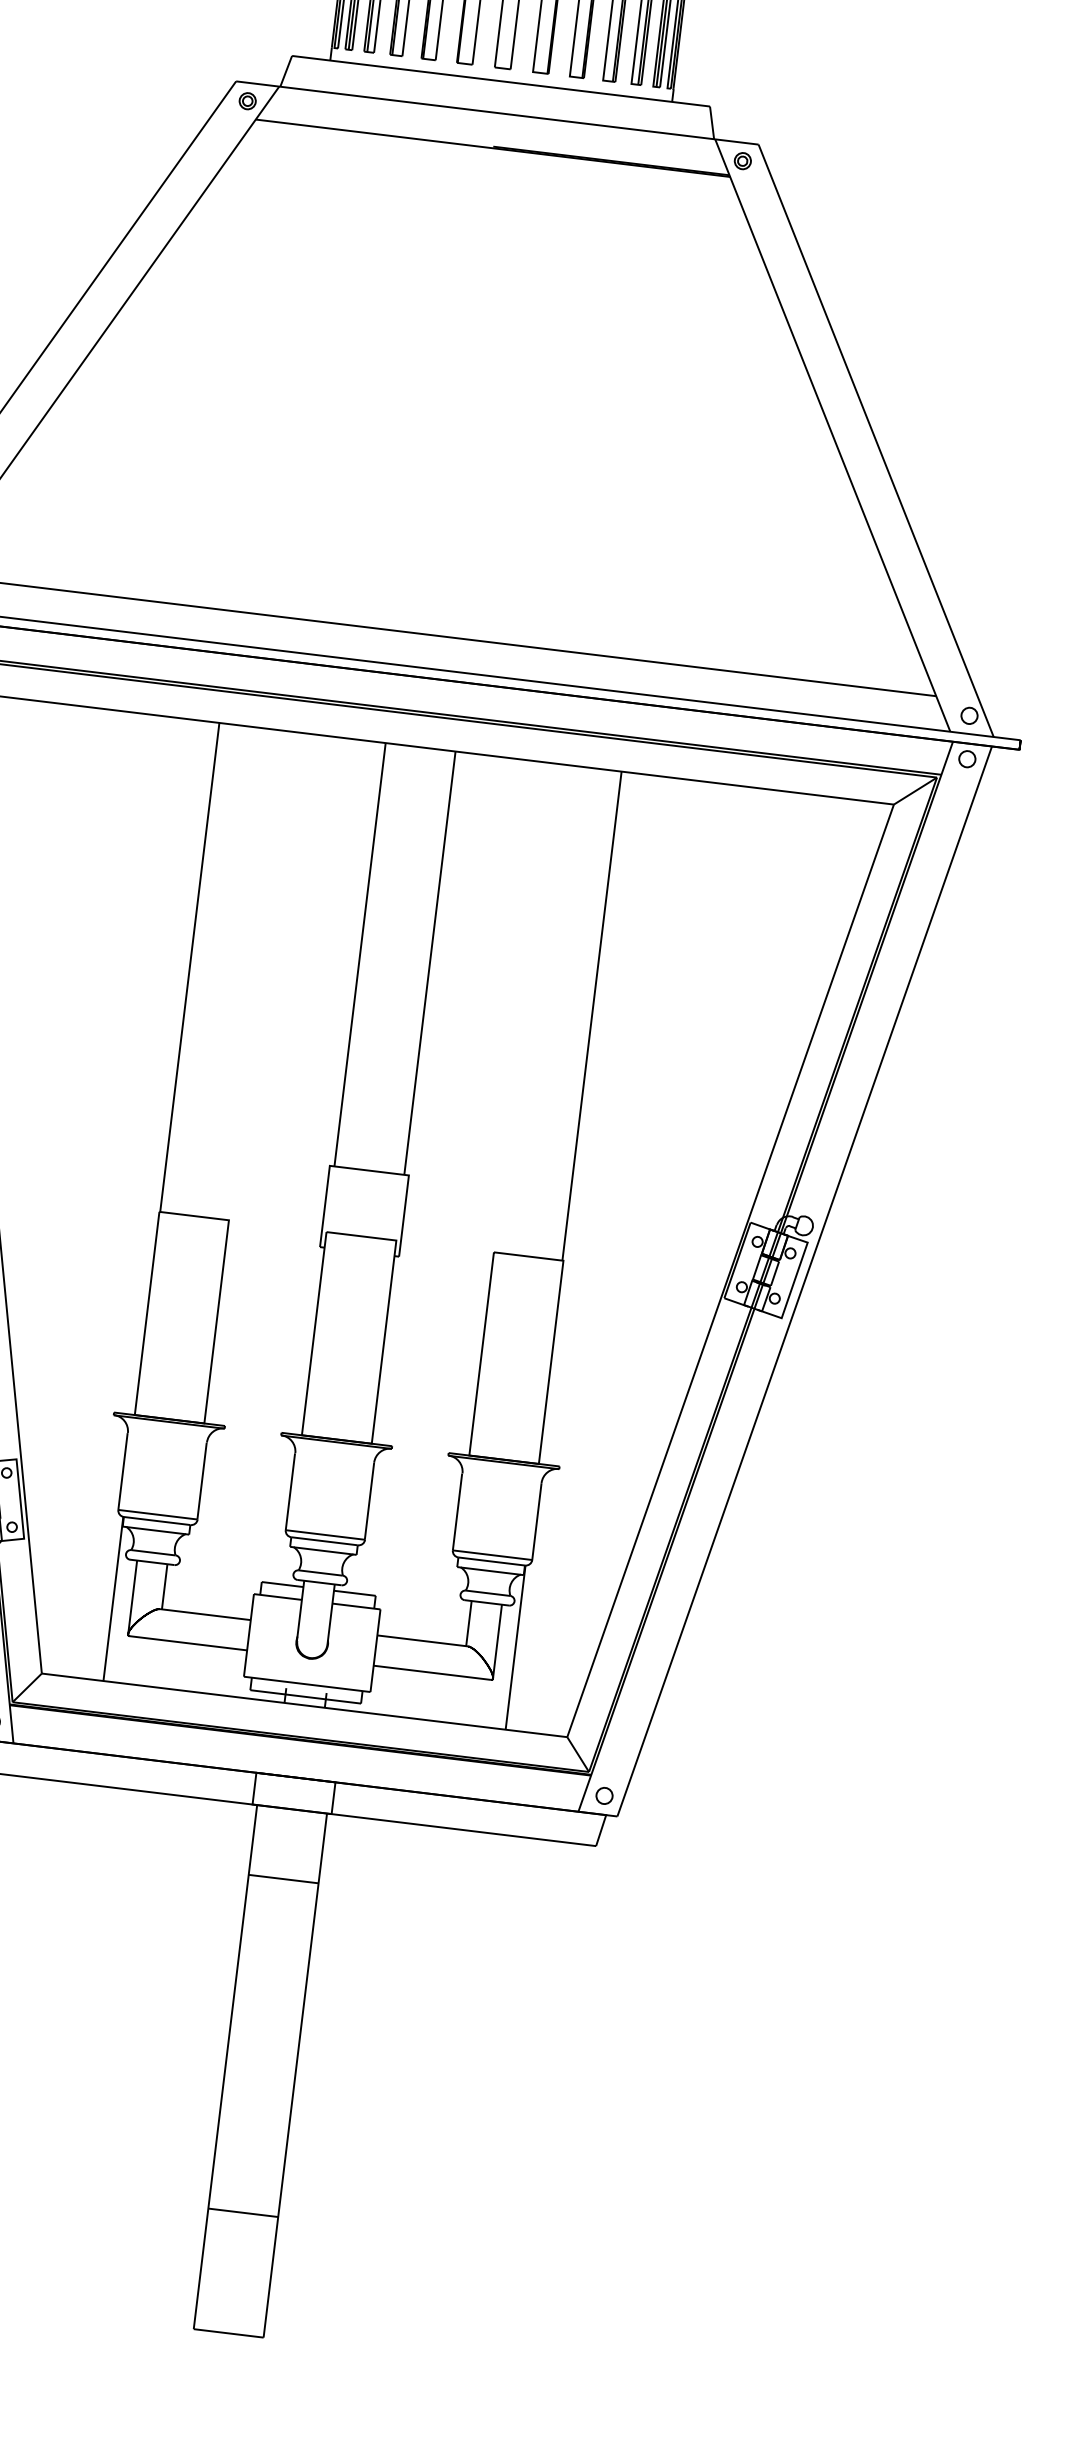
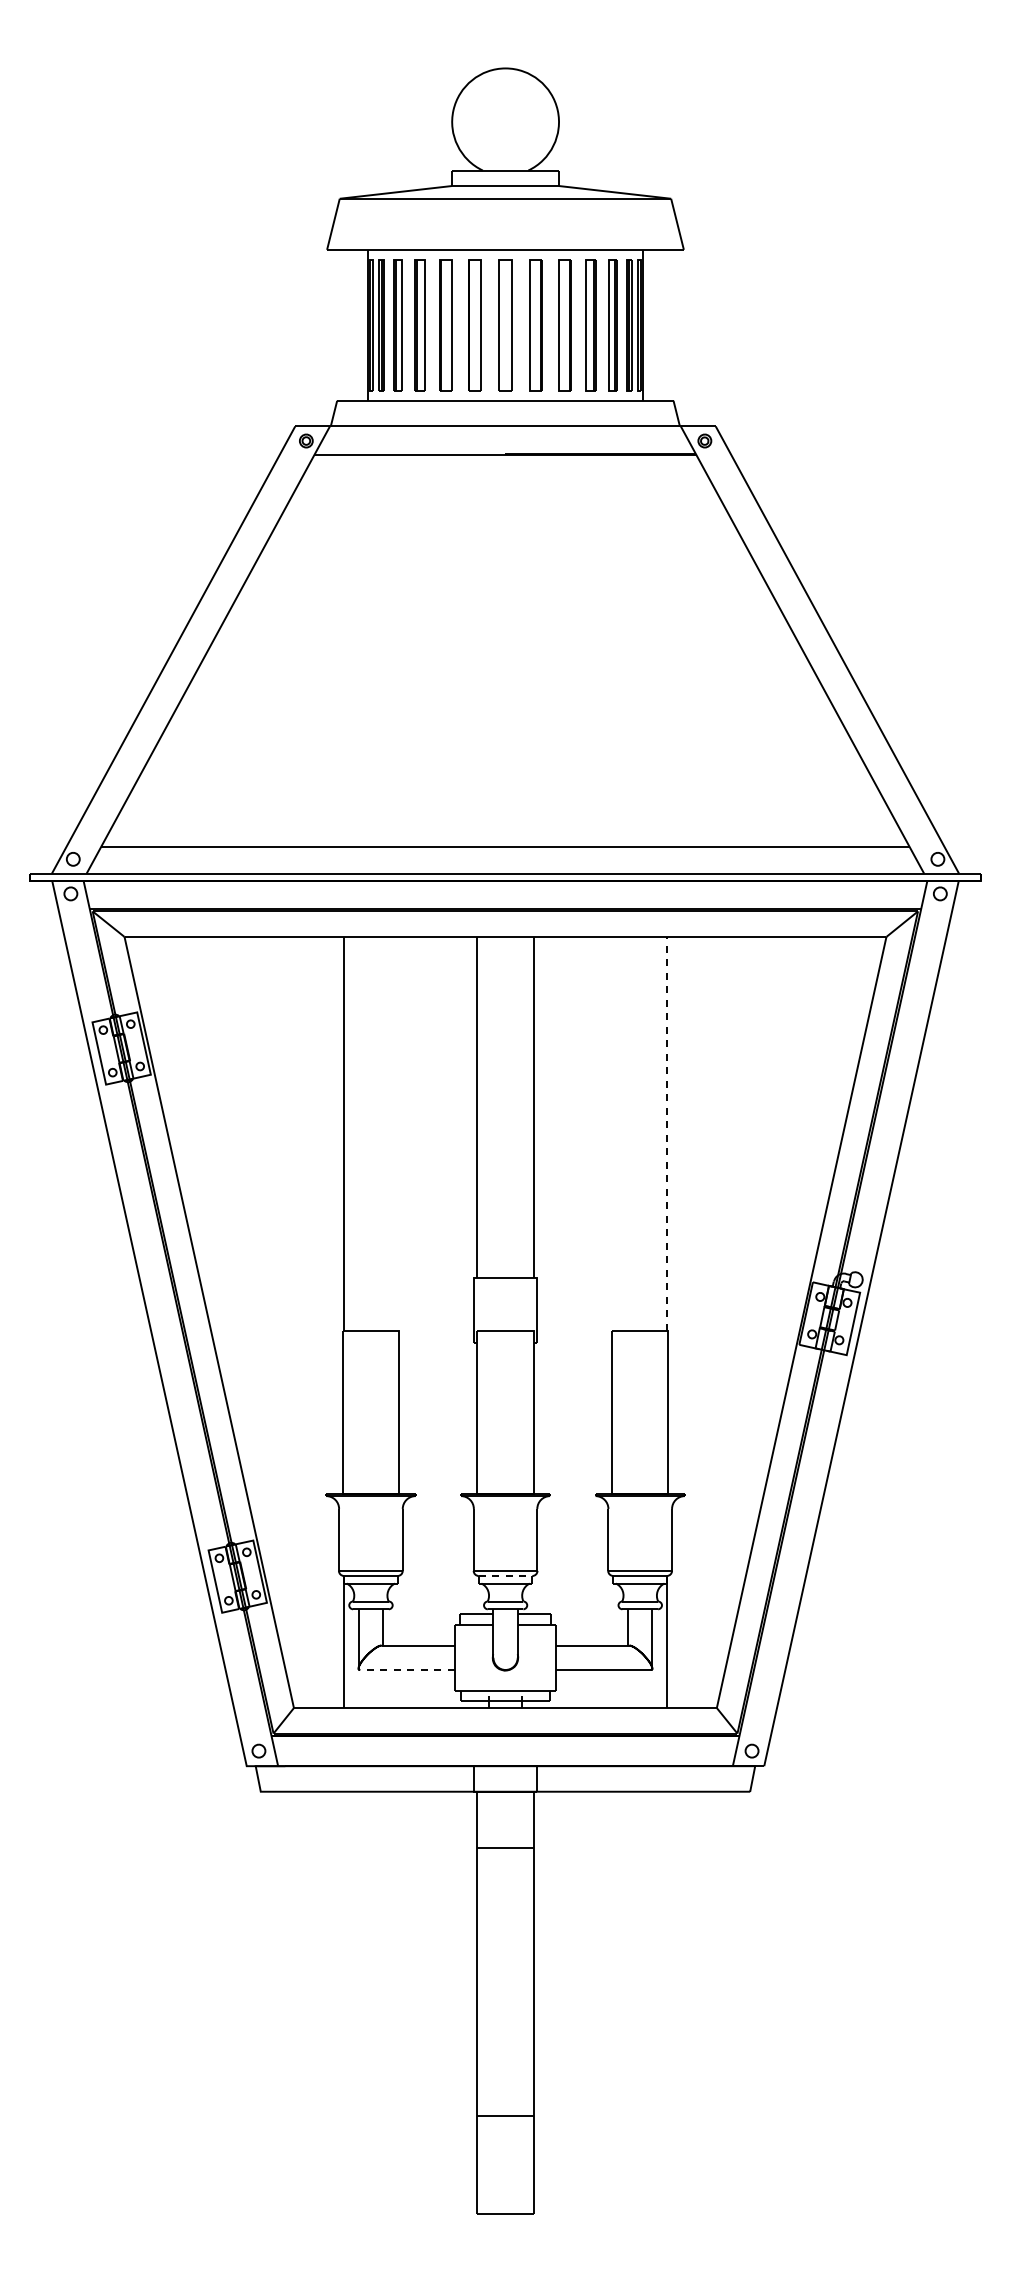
line: (592, 1015) -> (667, 1133), solid -> dashed
line: (324, 1540) -> (505, 1575), solid -> dashed
line: (187, 1642) -> (406, 1669), solid -> dashed

